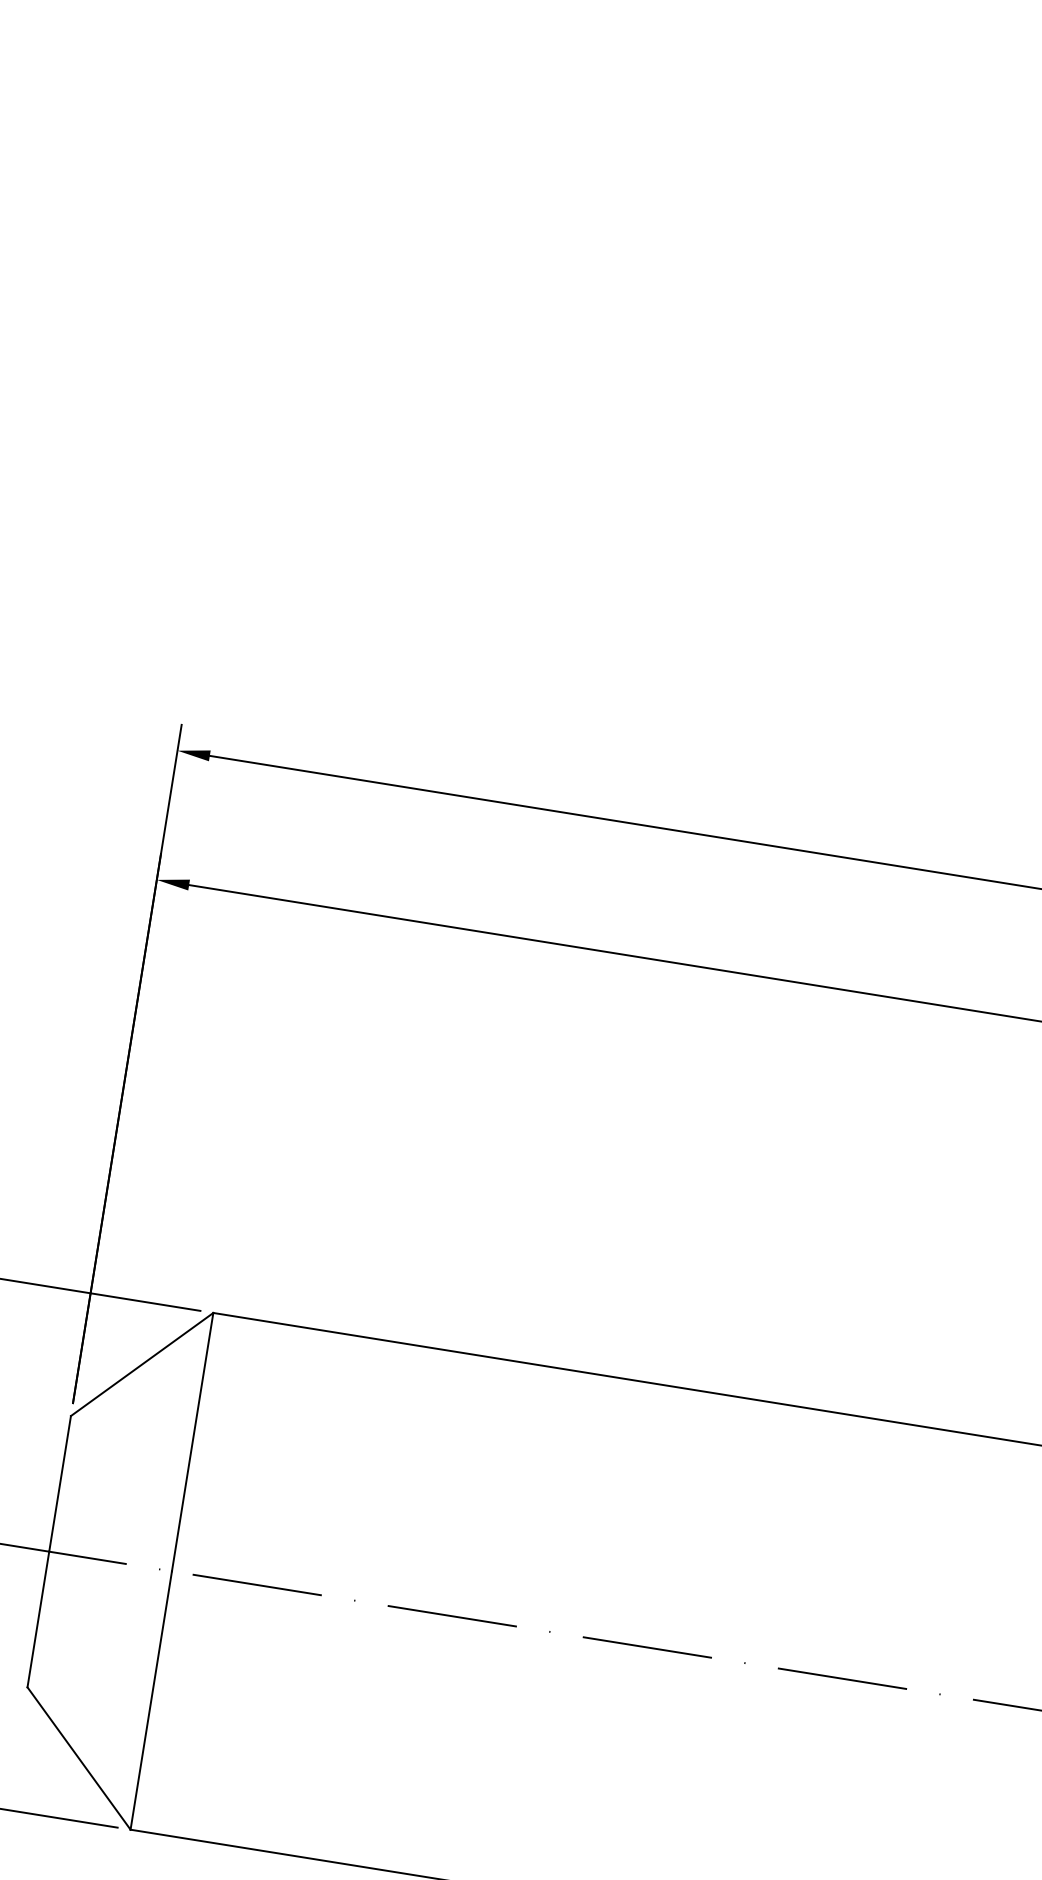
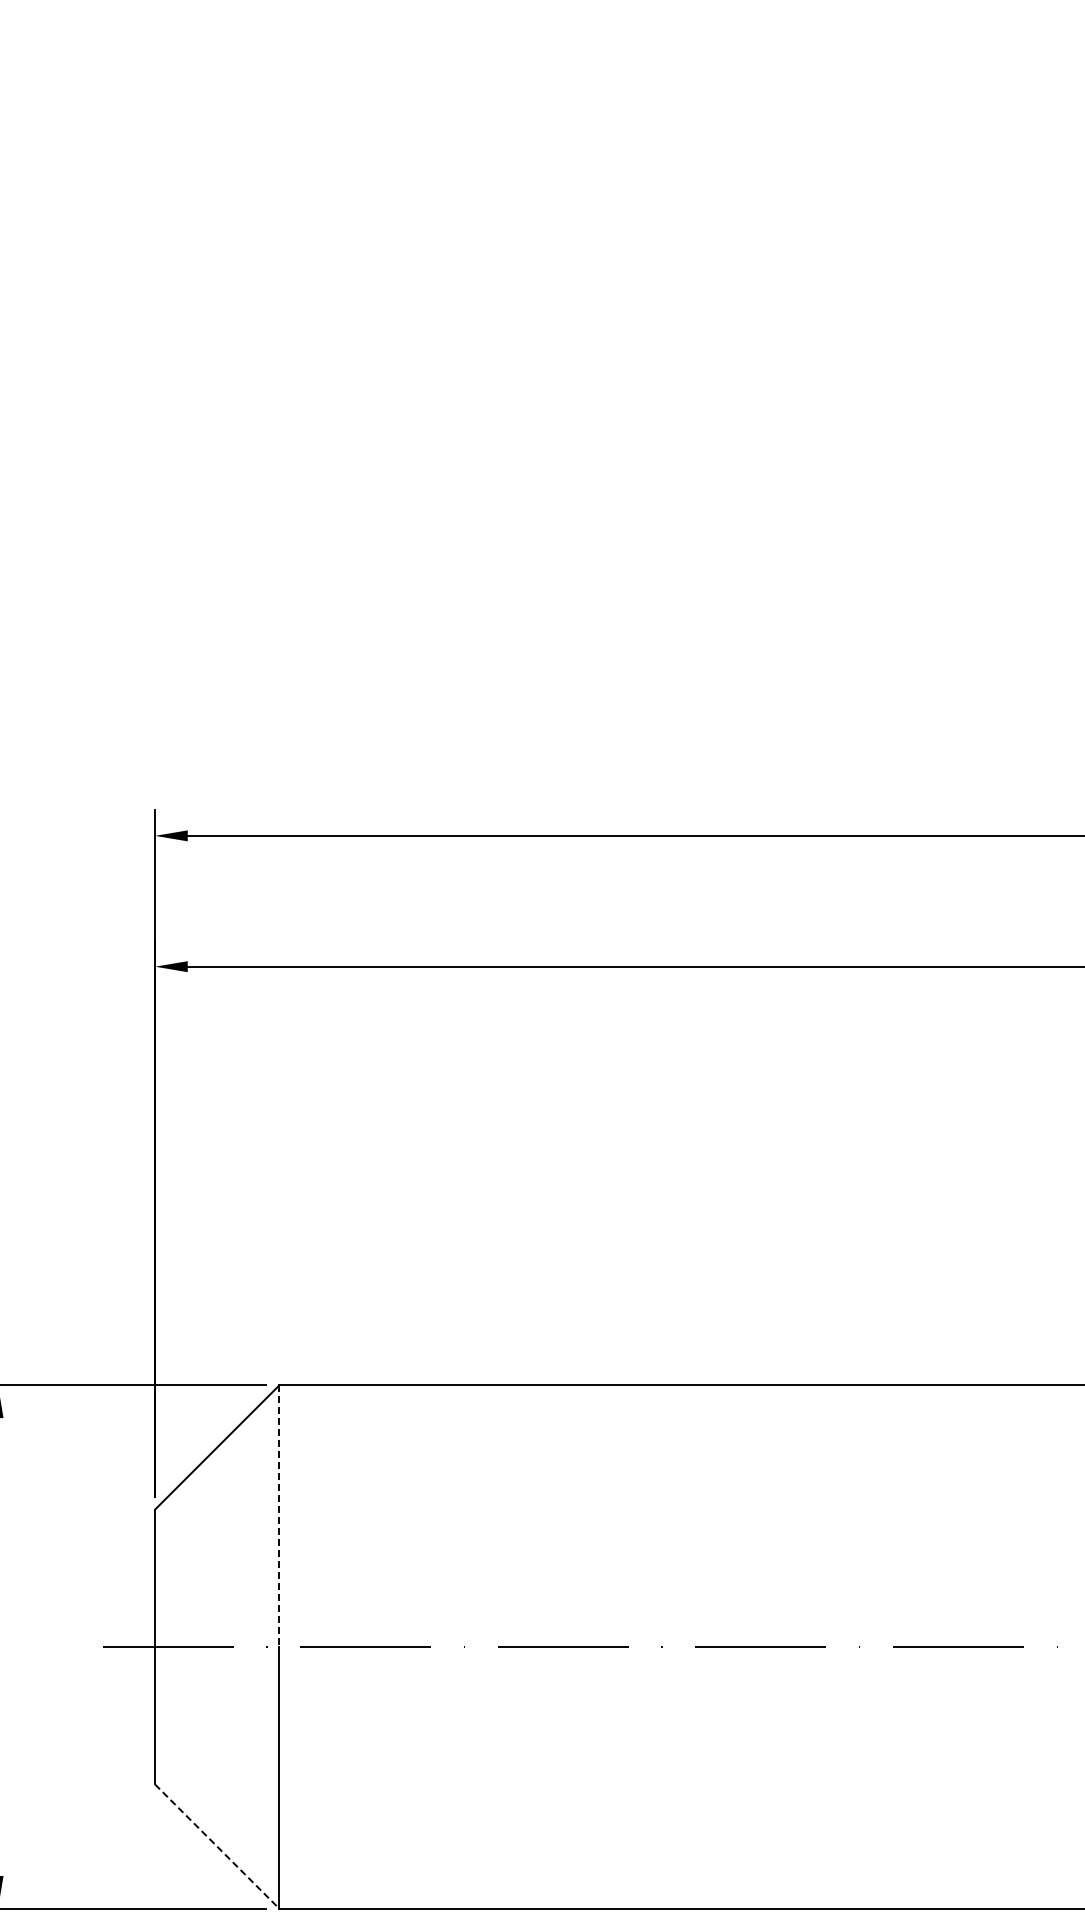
line: (192, 1442) -> (279, 1516), solid -> dashed
line: (79, 1758) -> (217, 1846), solid -> dashed

